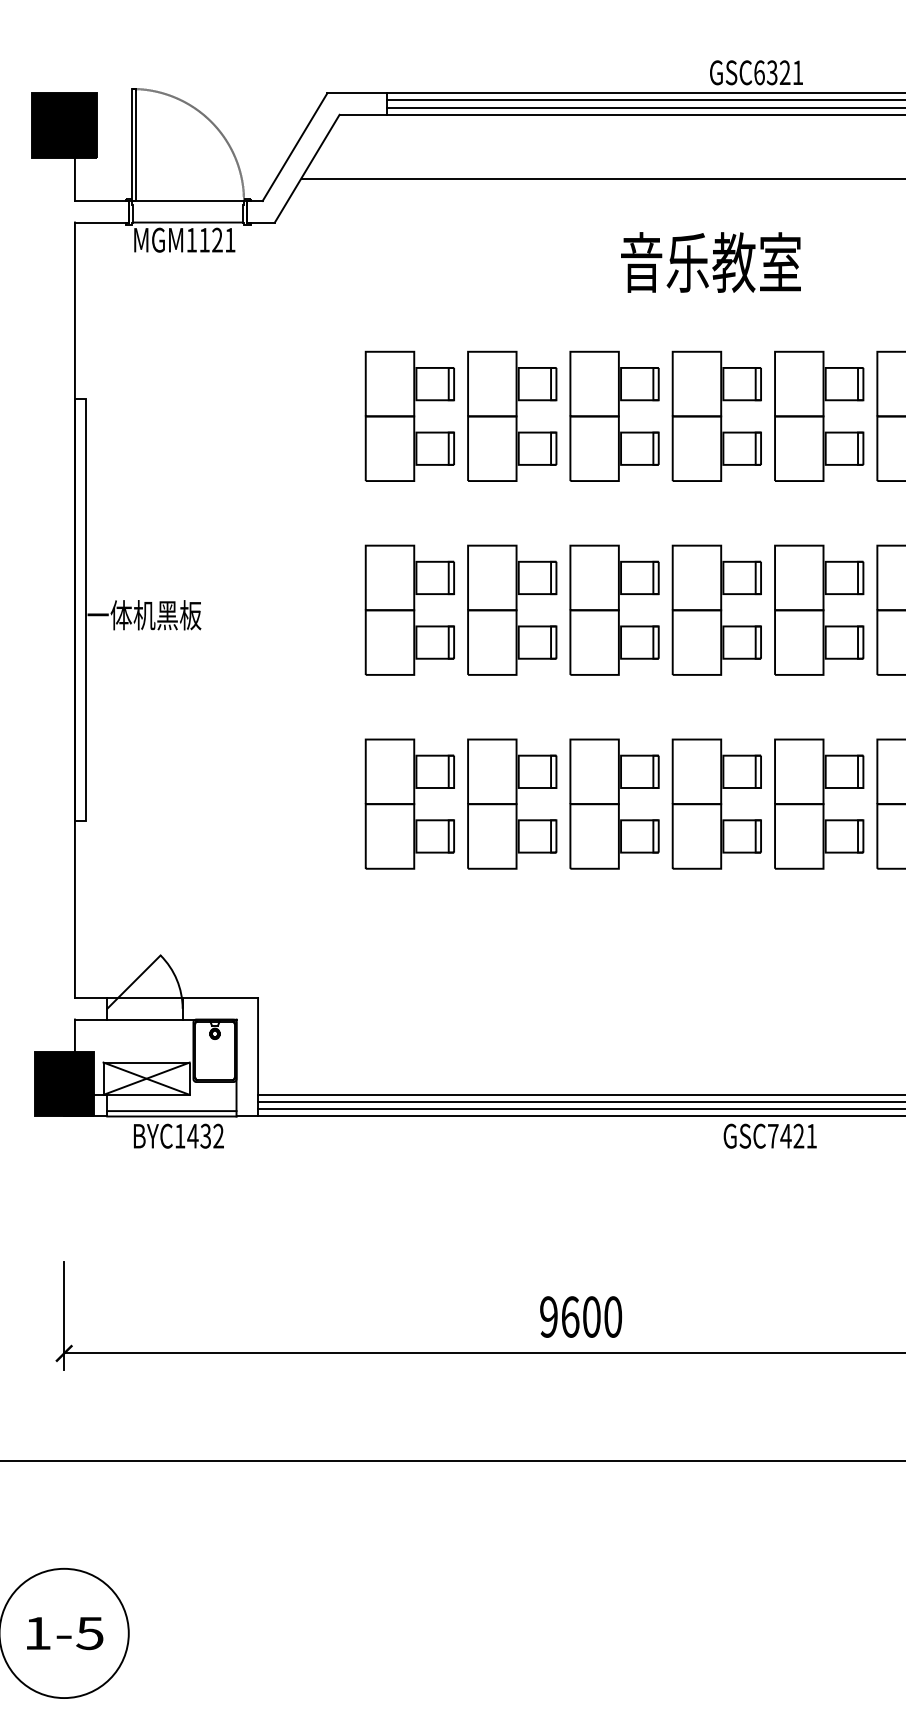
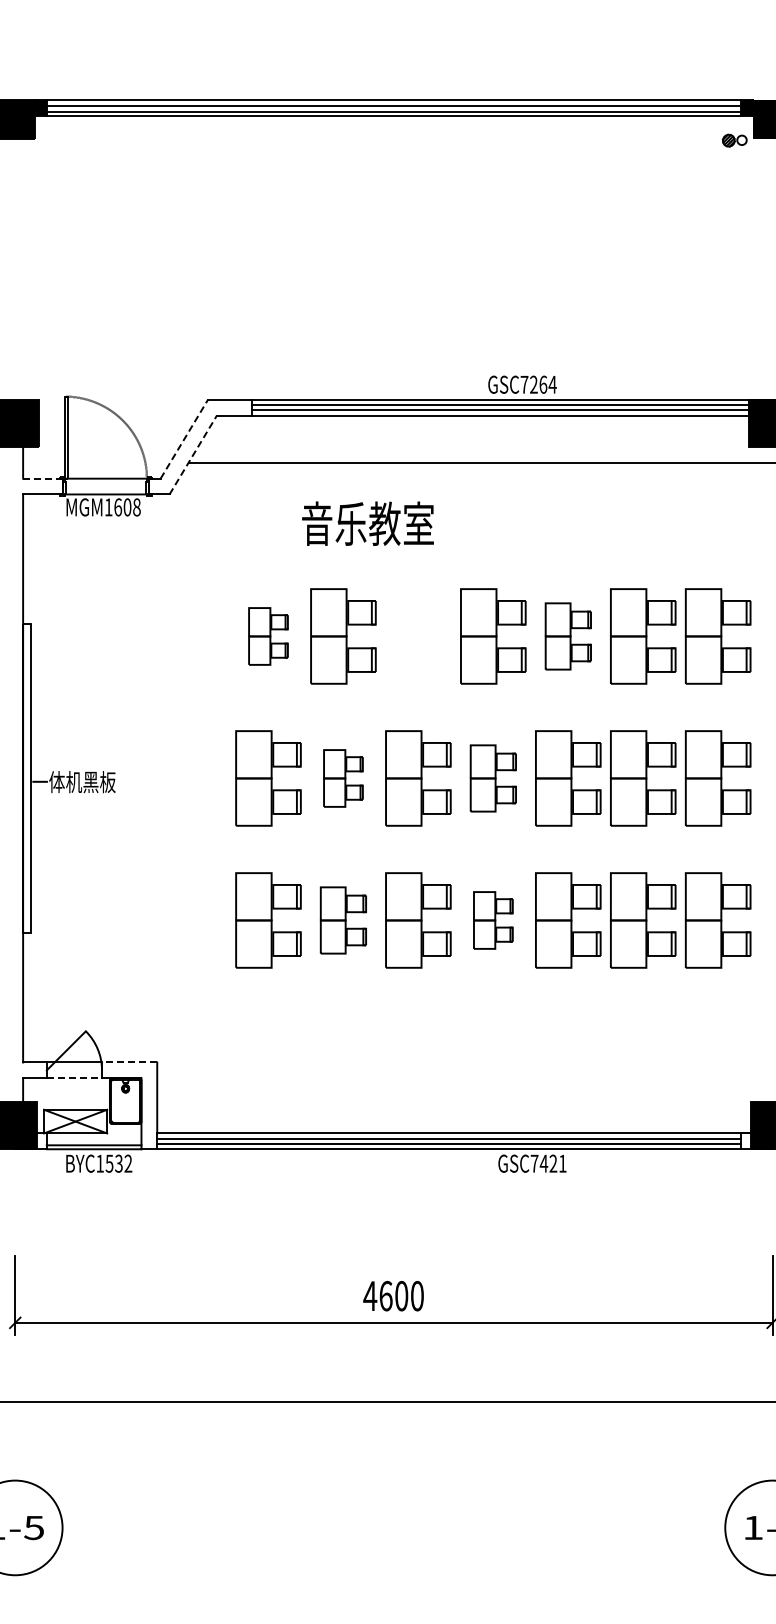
text: (778, 72) -> (538, 384), GSC6321 -> GSC7264
line: (295, 146) -> (184, 438), solid -> dashed
line: (307, 168) -> (193, 454), solid -> dashed
line: (101, 200) -> (42, 478), solid -> dashed
text: (217, 240) -> (127, 507), MGM1121 -> MGM1608
text: (710, 262) -> (367, 523), moved
part: (409, 416) -> (268, 636), size x0.6
part: (614, 416) -> (418, 636), removed
part: (819, 416) -> (568, 636), size x0.7
part: (512, 610) -> (343, 778), size x0.6
part: (717, 610) -> (493, 778), size x0.7
part: (512, 804) -> (343, 920), size x0.7
part: (717, 804) -> (493, 920), size x0.6
line: (220, 998) -> (129, 1062), solid -> dashed
line: (145, 1019) -> (74, 1078), solid -> dashed
text: (192, 1135) -> (109, 1163), BYC1432 -> BYC1532
text: (549, 1317) -> (370, 1296), 9600 -> 4600

